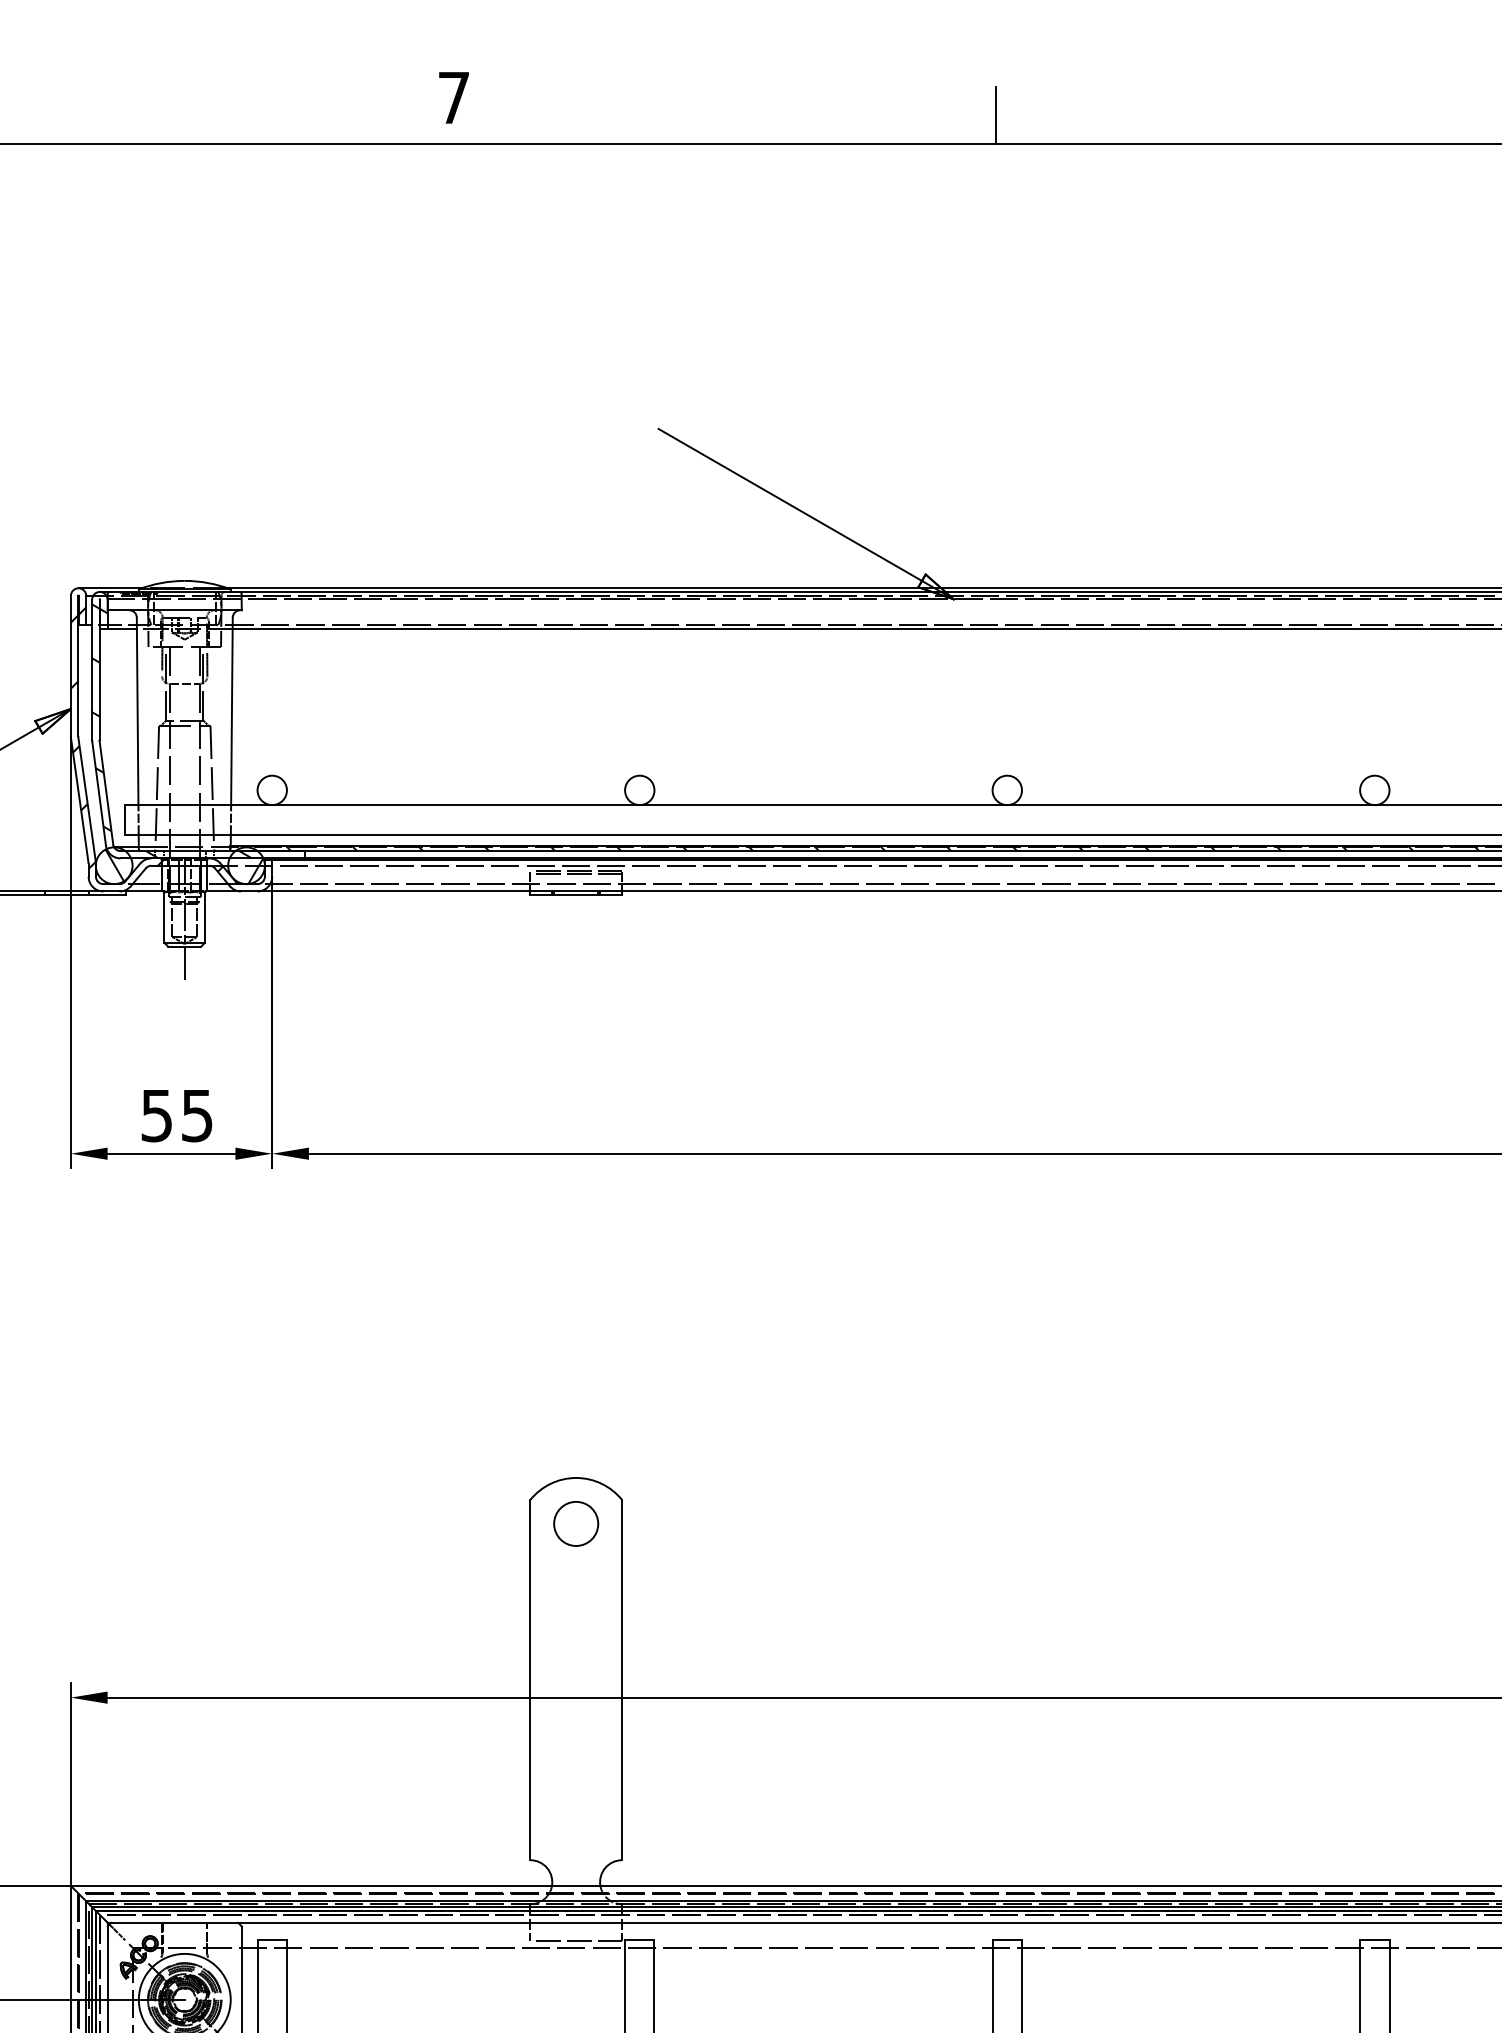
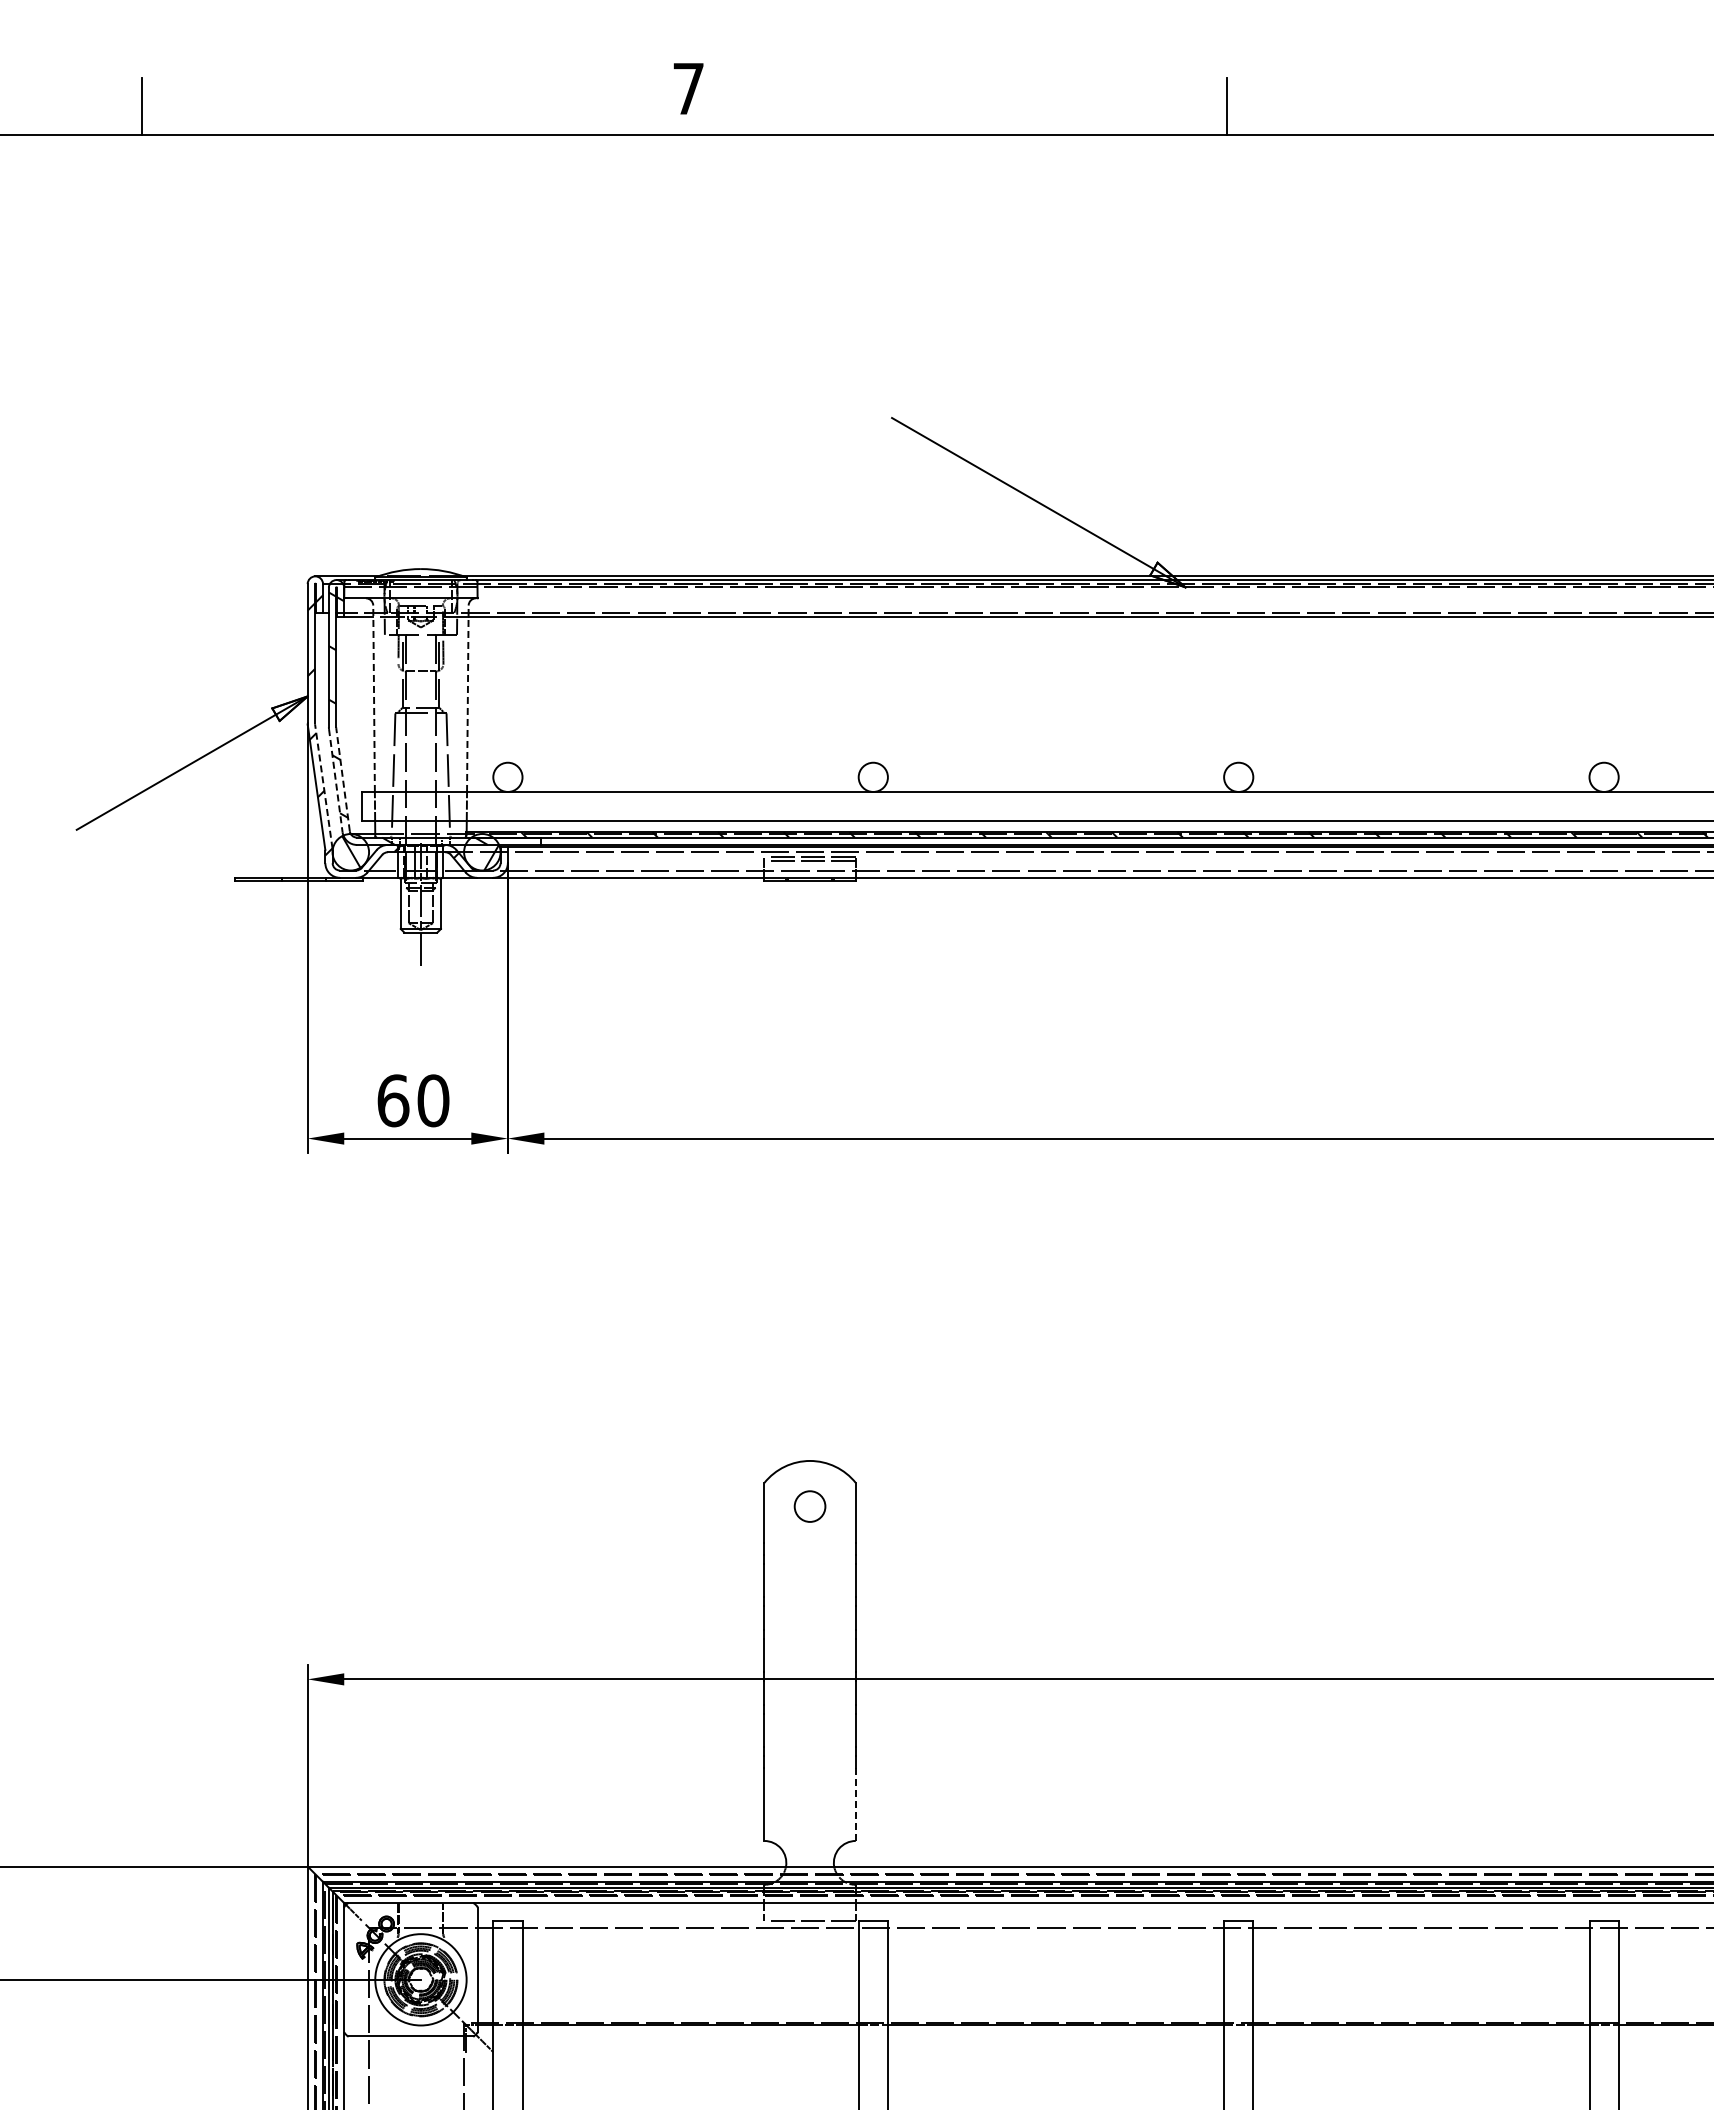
line: (138, 711) -> (374, 698), solid -> dashed
line: (231, 711) -> (467, 698), solid -> dashed
line: (105, 792) -> (342, 779), solid -> dashed
line: (98, 794) -> (335, 781), solid -> dashed
line: (86, 799) -> (323, 786), solid -> dashed
text: (177, 1115) -> (413, 1100), 55 -> 60
circle: (575, 1523) -> (809, 1506), size x0.7
line: (621, 1823) -> (855, 1804), solid -> dashed

